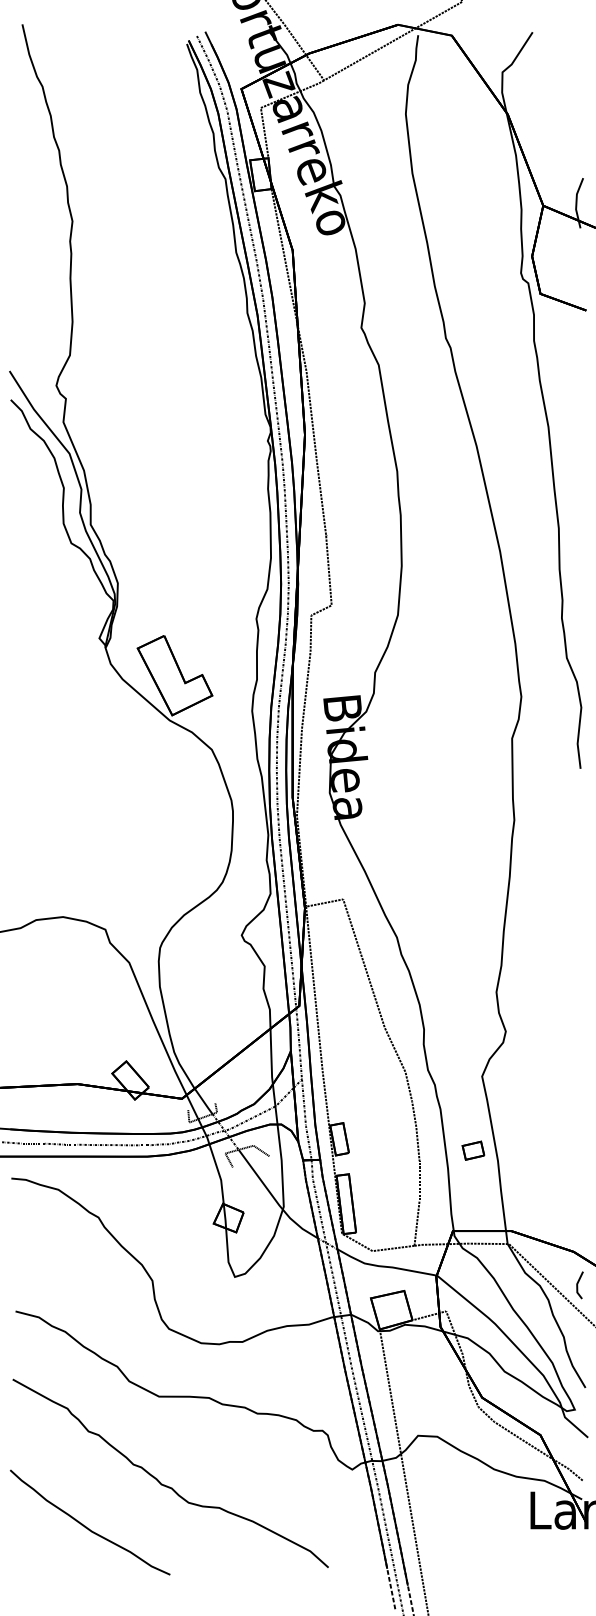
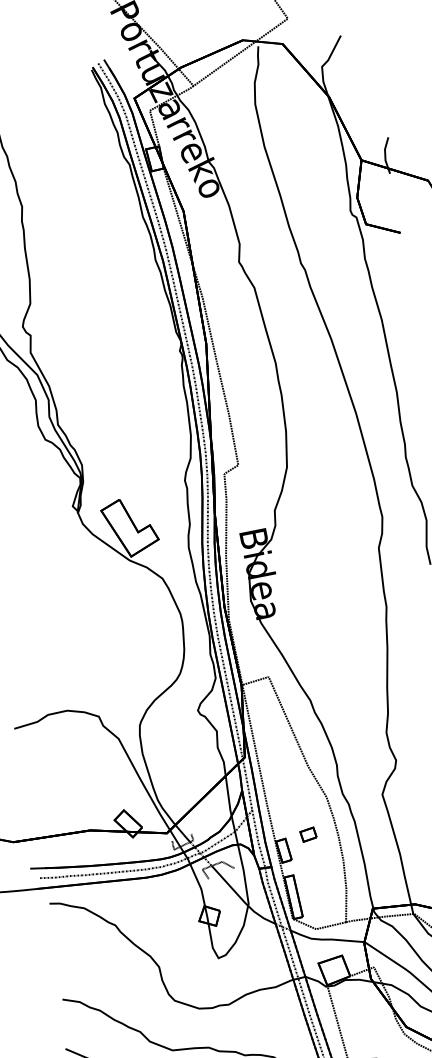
part: (473, 1150) -> (308, 834), moved

